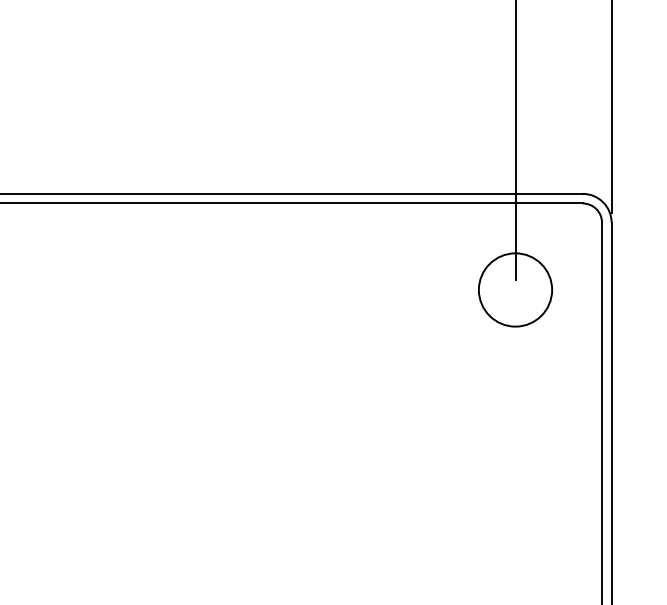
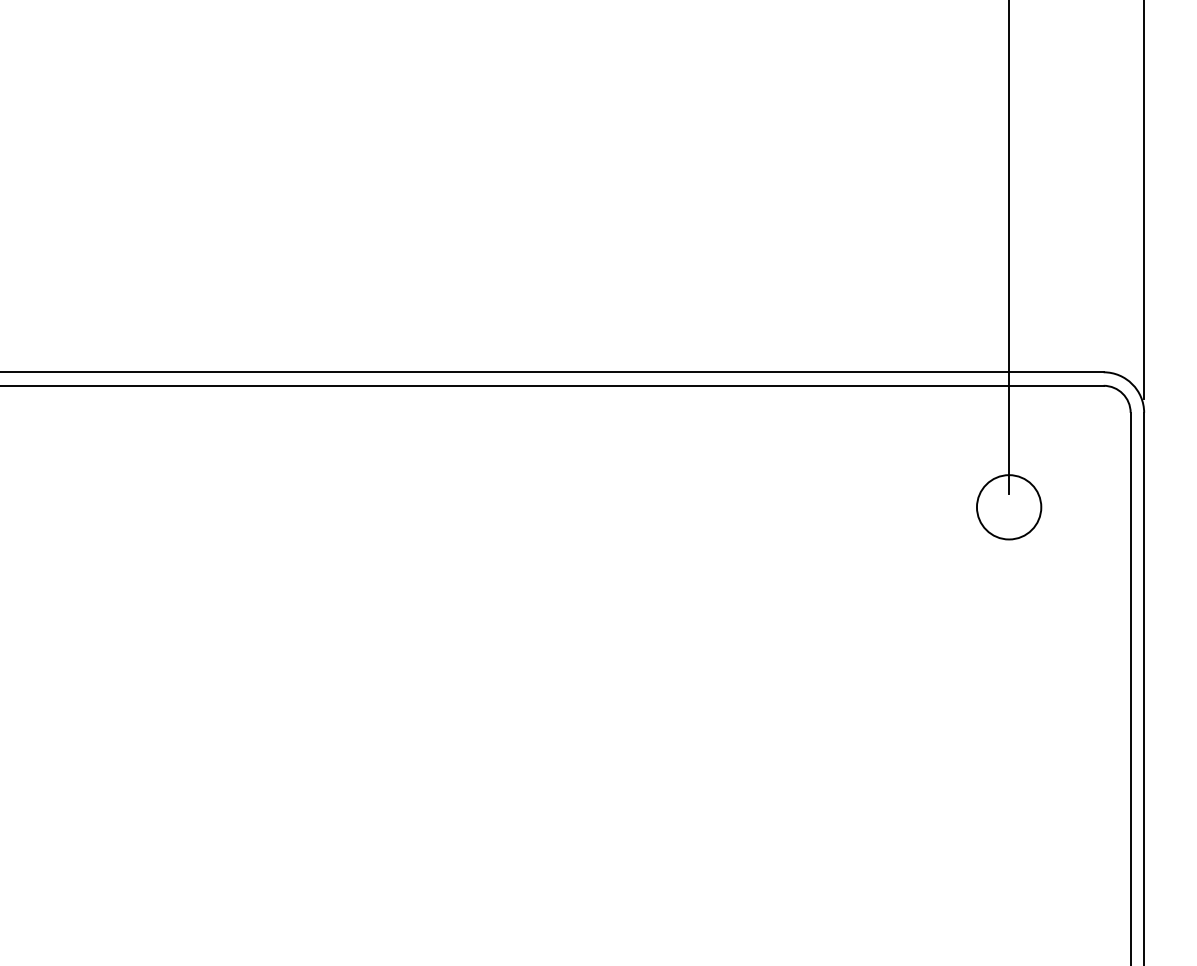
circle: (515, 290) -> (1008, 507), size x0.62

